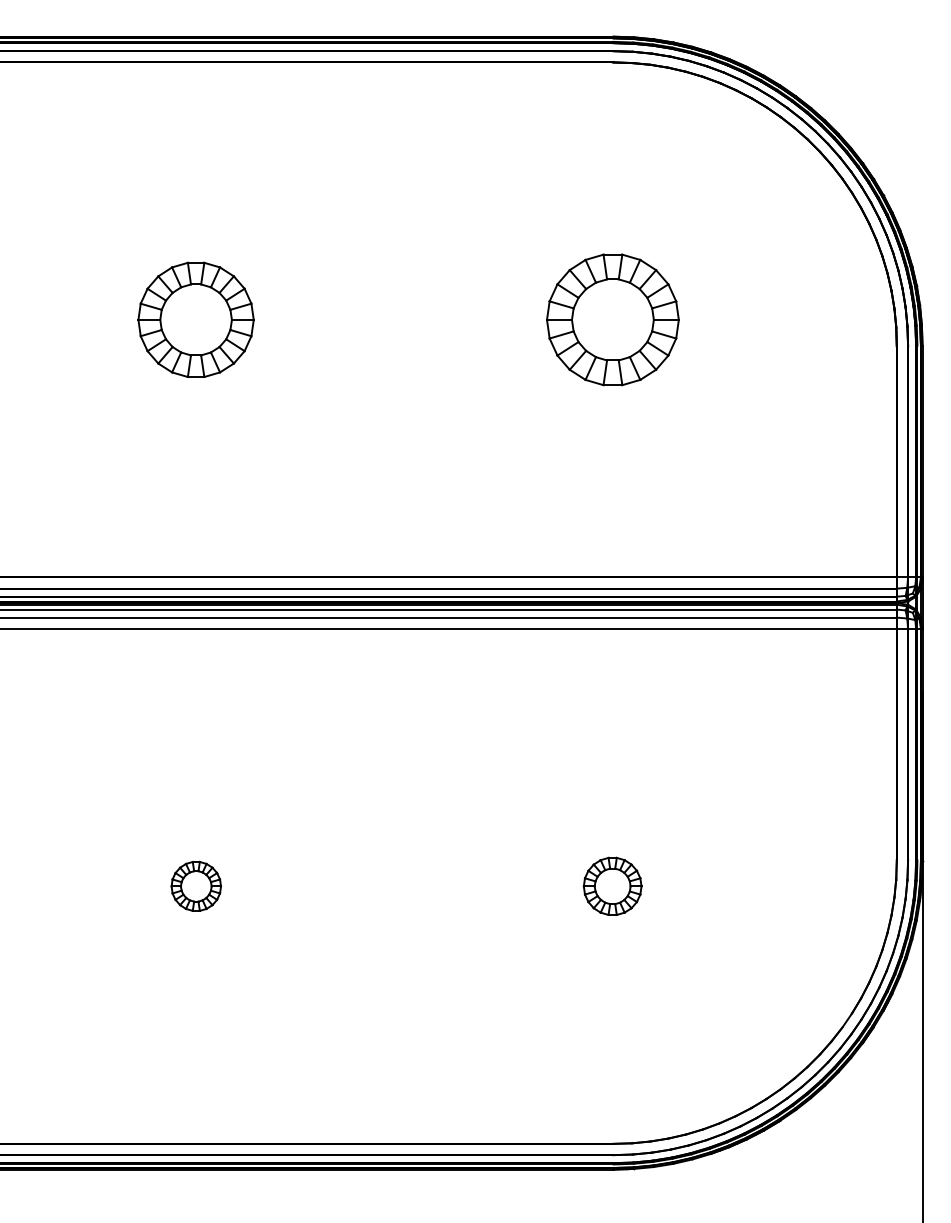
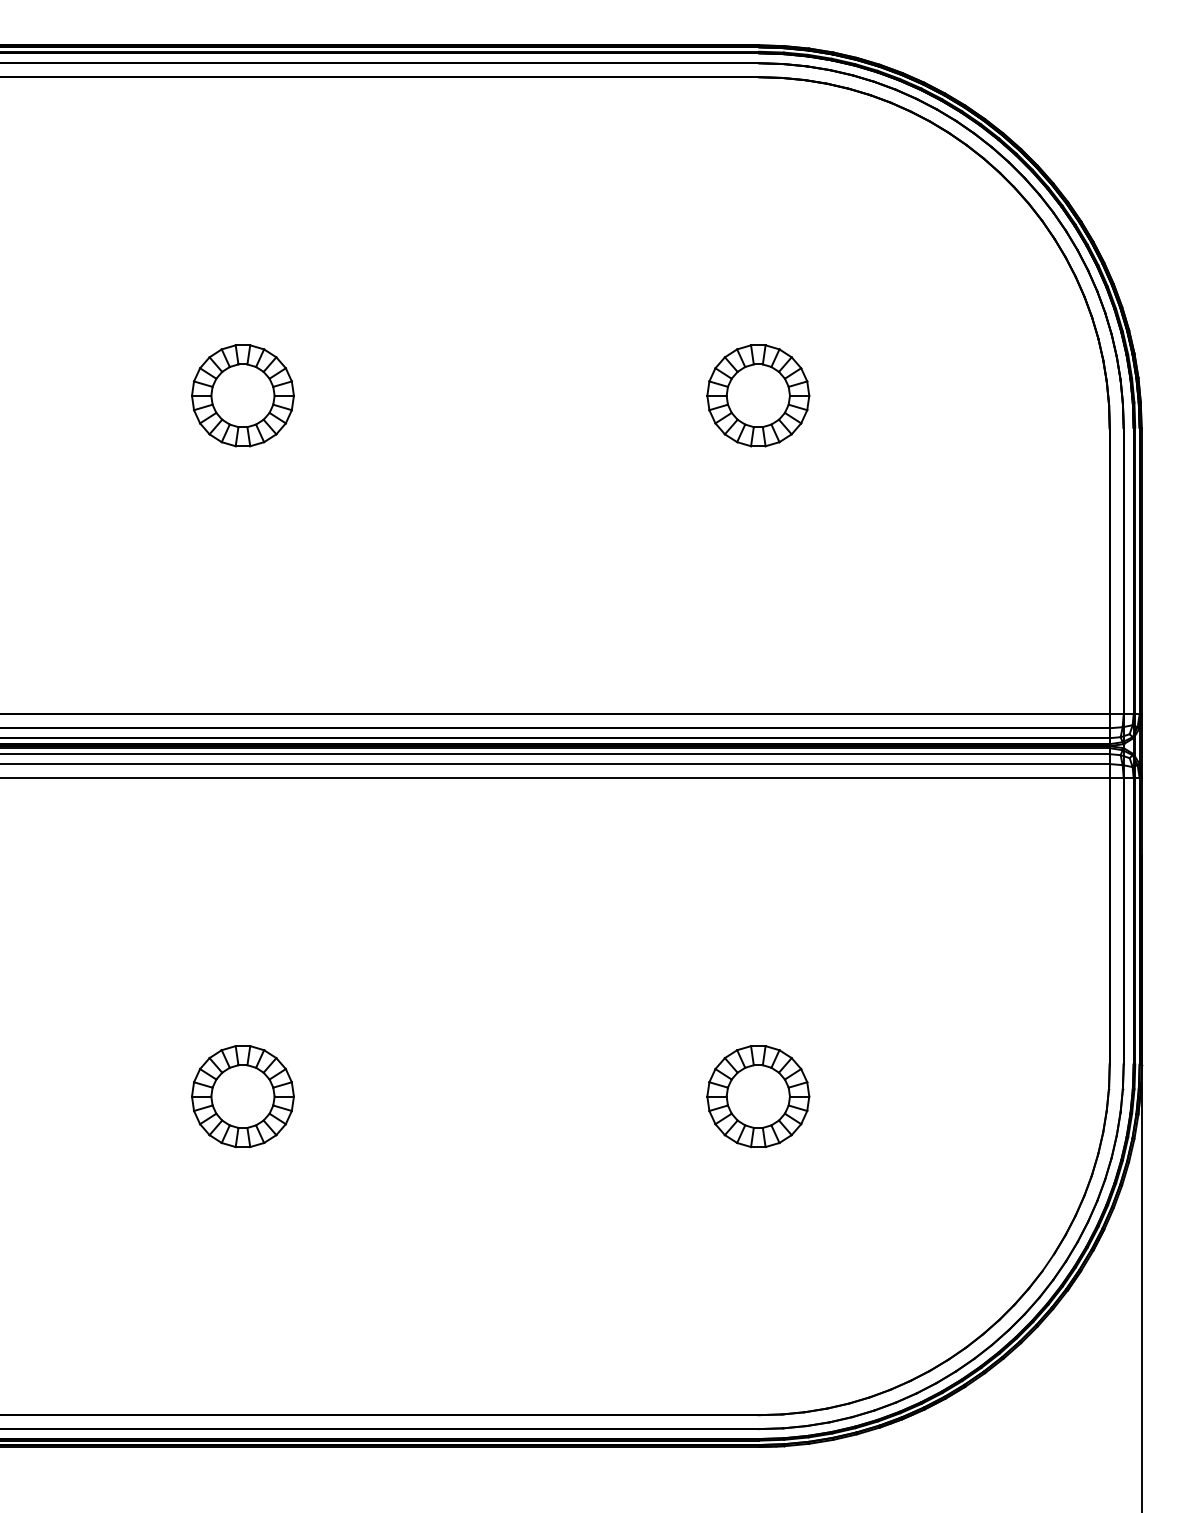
part: (196, 319) -> (243, 395), size x0.71
part: (612, 319) -> (757, 395), size x0.62
part: (196, 886) -> (243, 1096), size x1.67
part: (612, 886) -> (757, 1096), size x1.43

